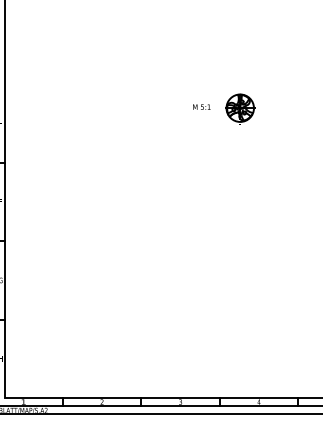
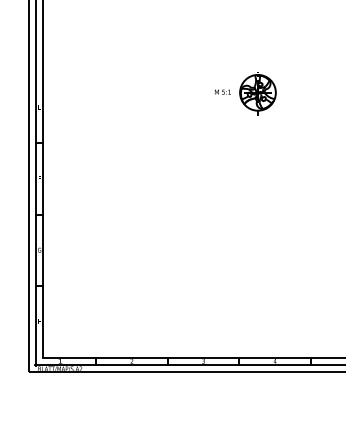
part: (239, 108) -> (257, 93), size x1.43

